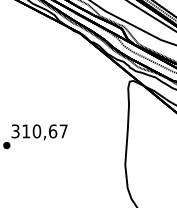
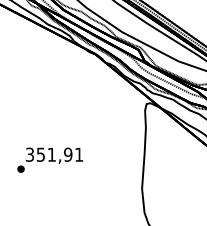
text: (44, 131) -> (59, 154), 310,67 -> 351,91

